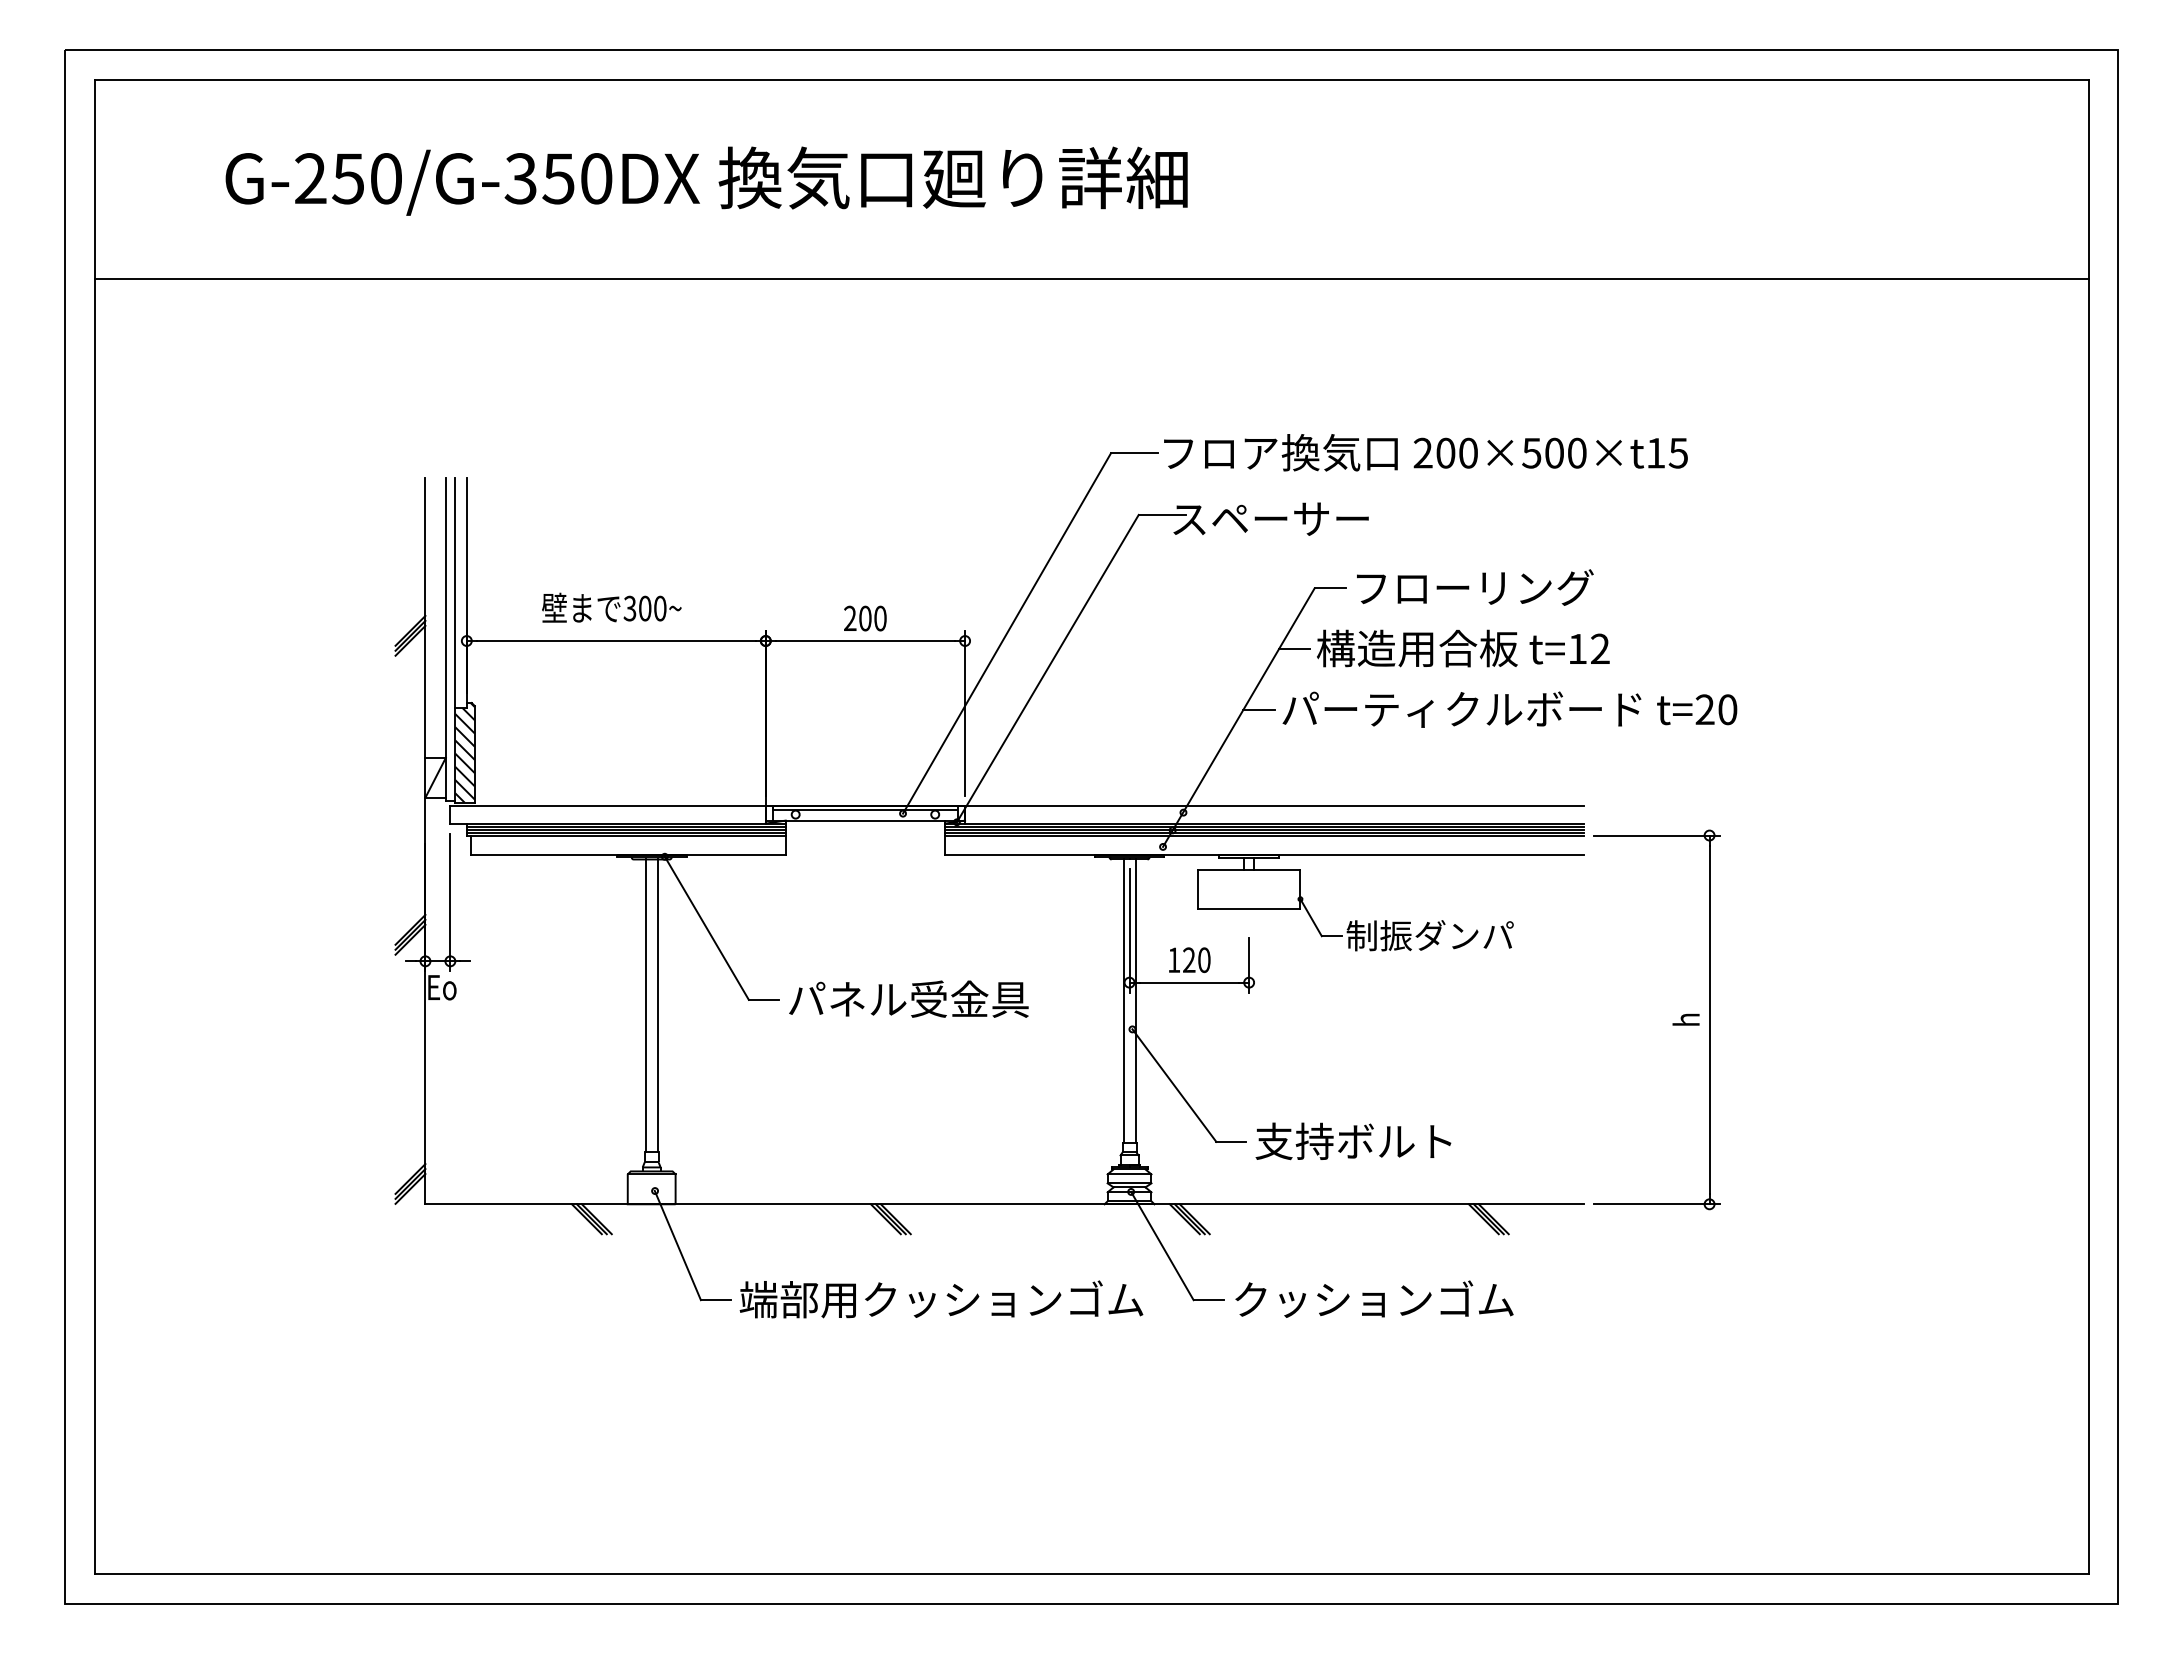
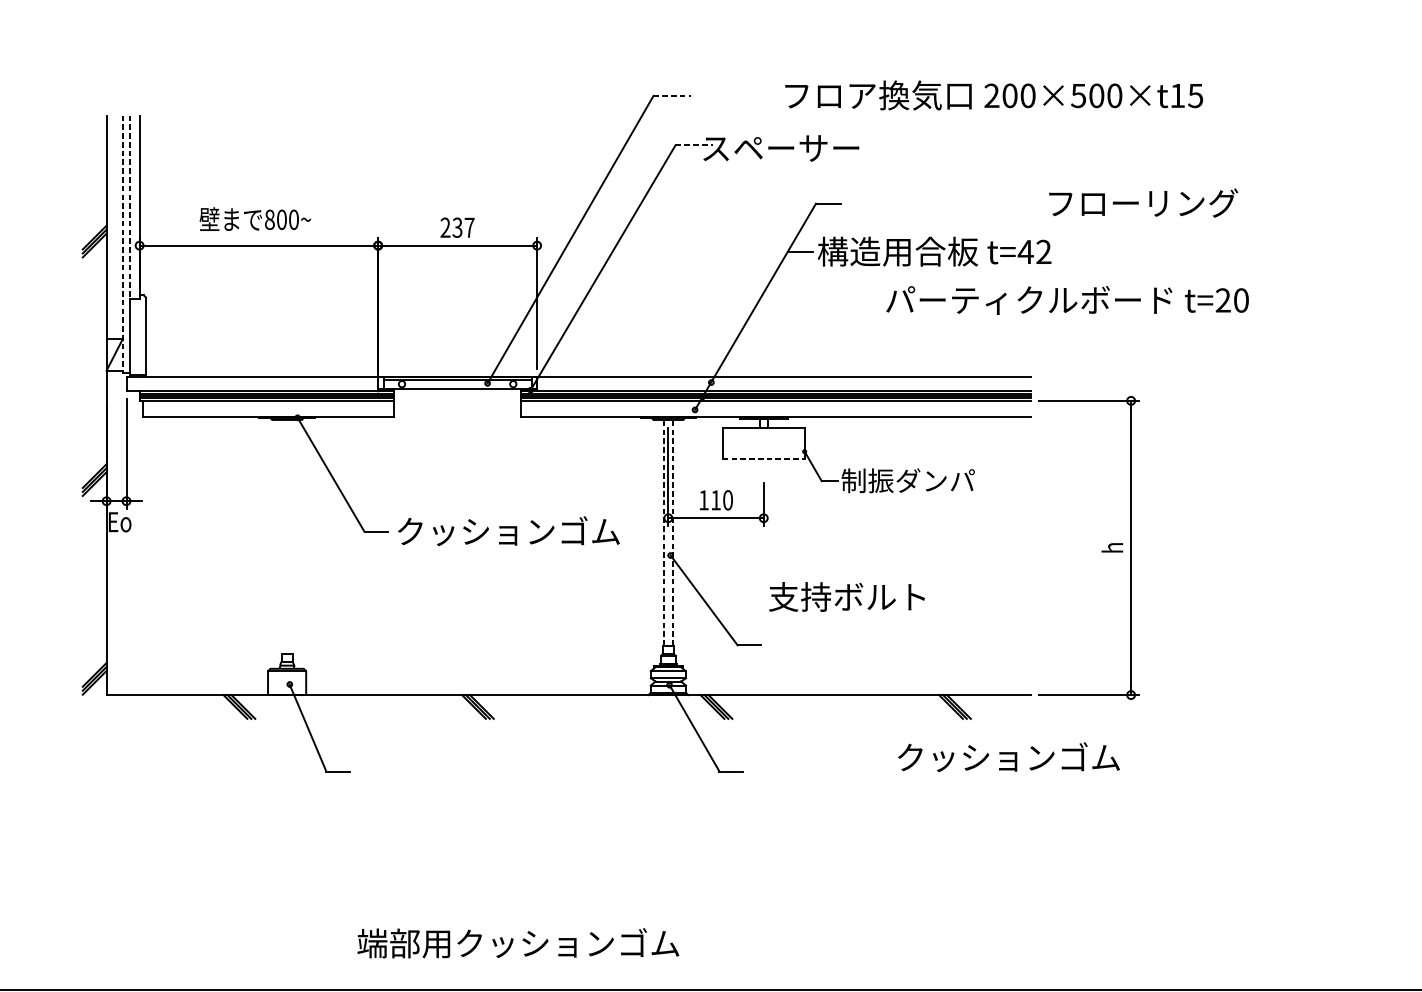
text: (1425, 452) -> (993, 95), moved
line: (1134, 453) -> (672, 96), solid -> dashed
line: (1162, 514) -> (694, 144), solid -> dashed
text: (1475, 587) -> (1143, 202), moved
line: (455, 593) -> (130, 207), solid -> dashed
text: (629, 608) -> (269, 219), 300~ -> 800~
text: (872, 618) -> (463, 227), 200 -> 237
line: (445, 639) -> (122, 244), solid -> dashed
text: (1577, 648) -> (1025, 251), t=12 -> t=42
line: (1258, 709) -> (771, 300), removed
text: (1509, 709) -> (1067, 300), moved
hatch: (464, 752) -> (137, 334), removed
line: (1249, 908) -> (764, 459), solid -> dashed
text: (1189, 959) -> (716, 499), 120 -> 110
text: (928, 998) -> (507, 530), パネル受金具 -> クッションゴム
line: (1123, 1000) -> (663, 532), solid -> dashed
line: (1135, 1000) -> (673, 532), solid -> dashed
line: (645, 1005) -> (282, 536), removed
line: (657, 1005) -> (291, 536), removed
text: (1353, 1141) -> (847, 597), moved
text: (1374, 1298) -> (1008, 756), moved
text: (941, 1299) -> (518, 943), moved

